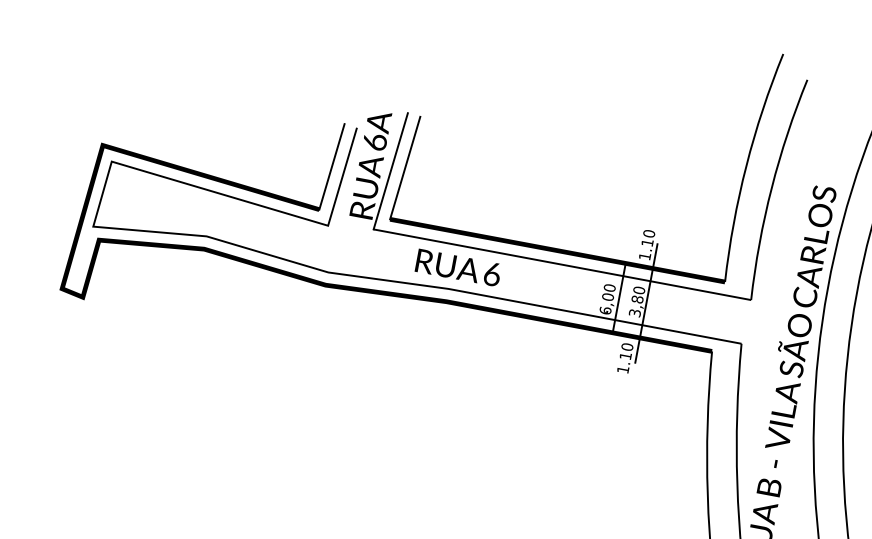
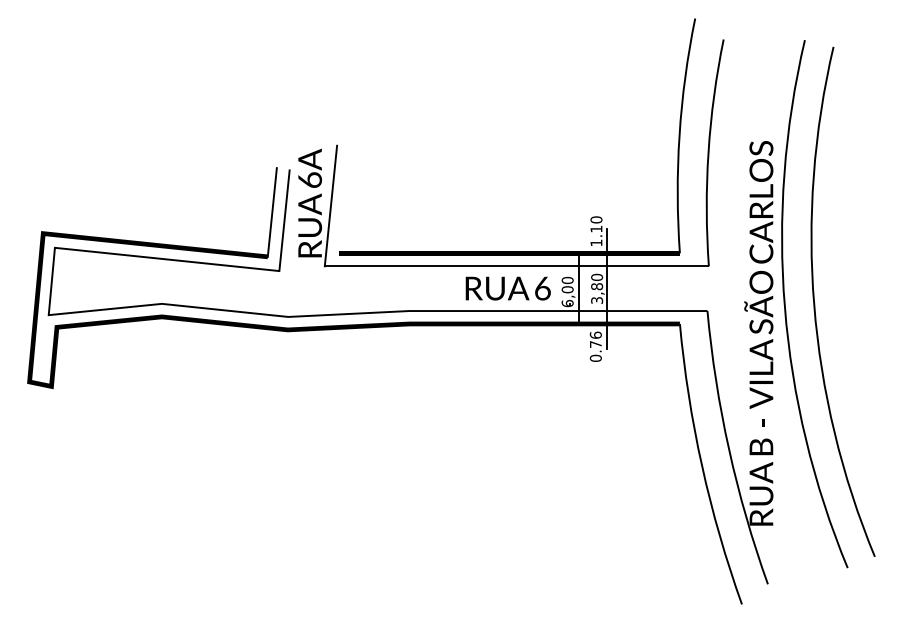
line: (405, 168) -> (344, 200), removed
text: (457, 267) -> (507, 288), moved
text: (624, 358) -> (595, 346), 1.10 -> 0.76

